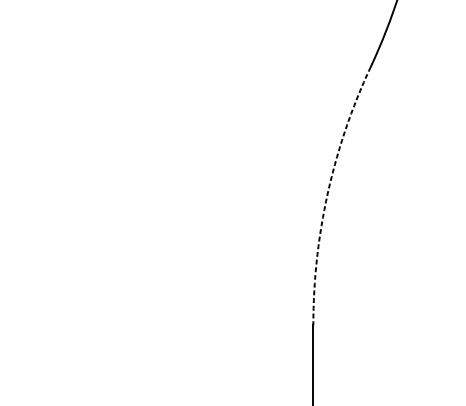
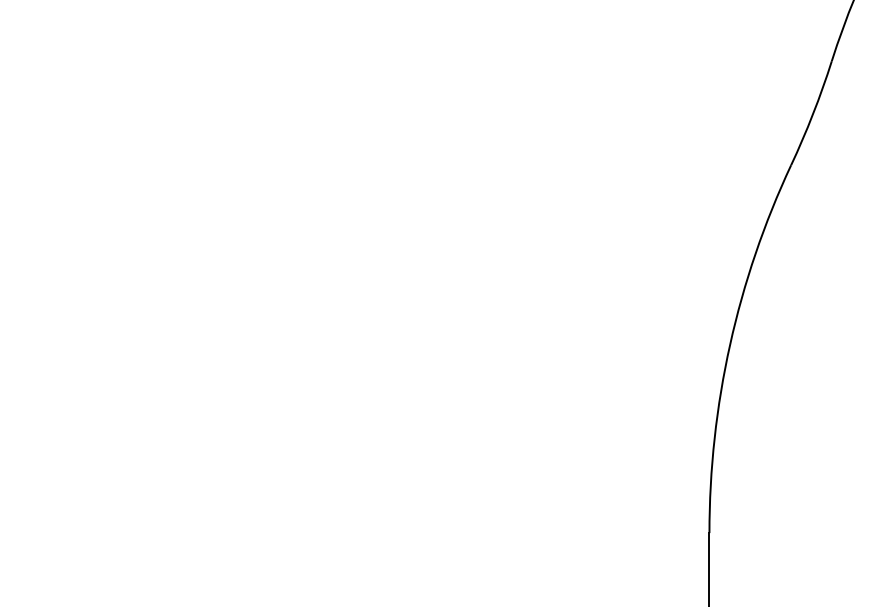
arc: (328, 192) -> (730, 344), dashed -> solid

